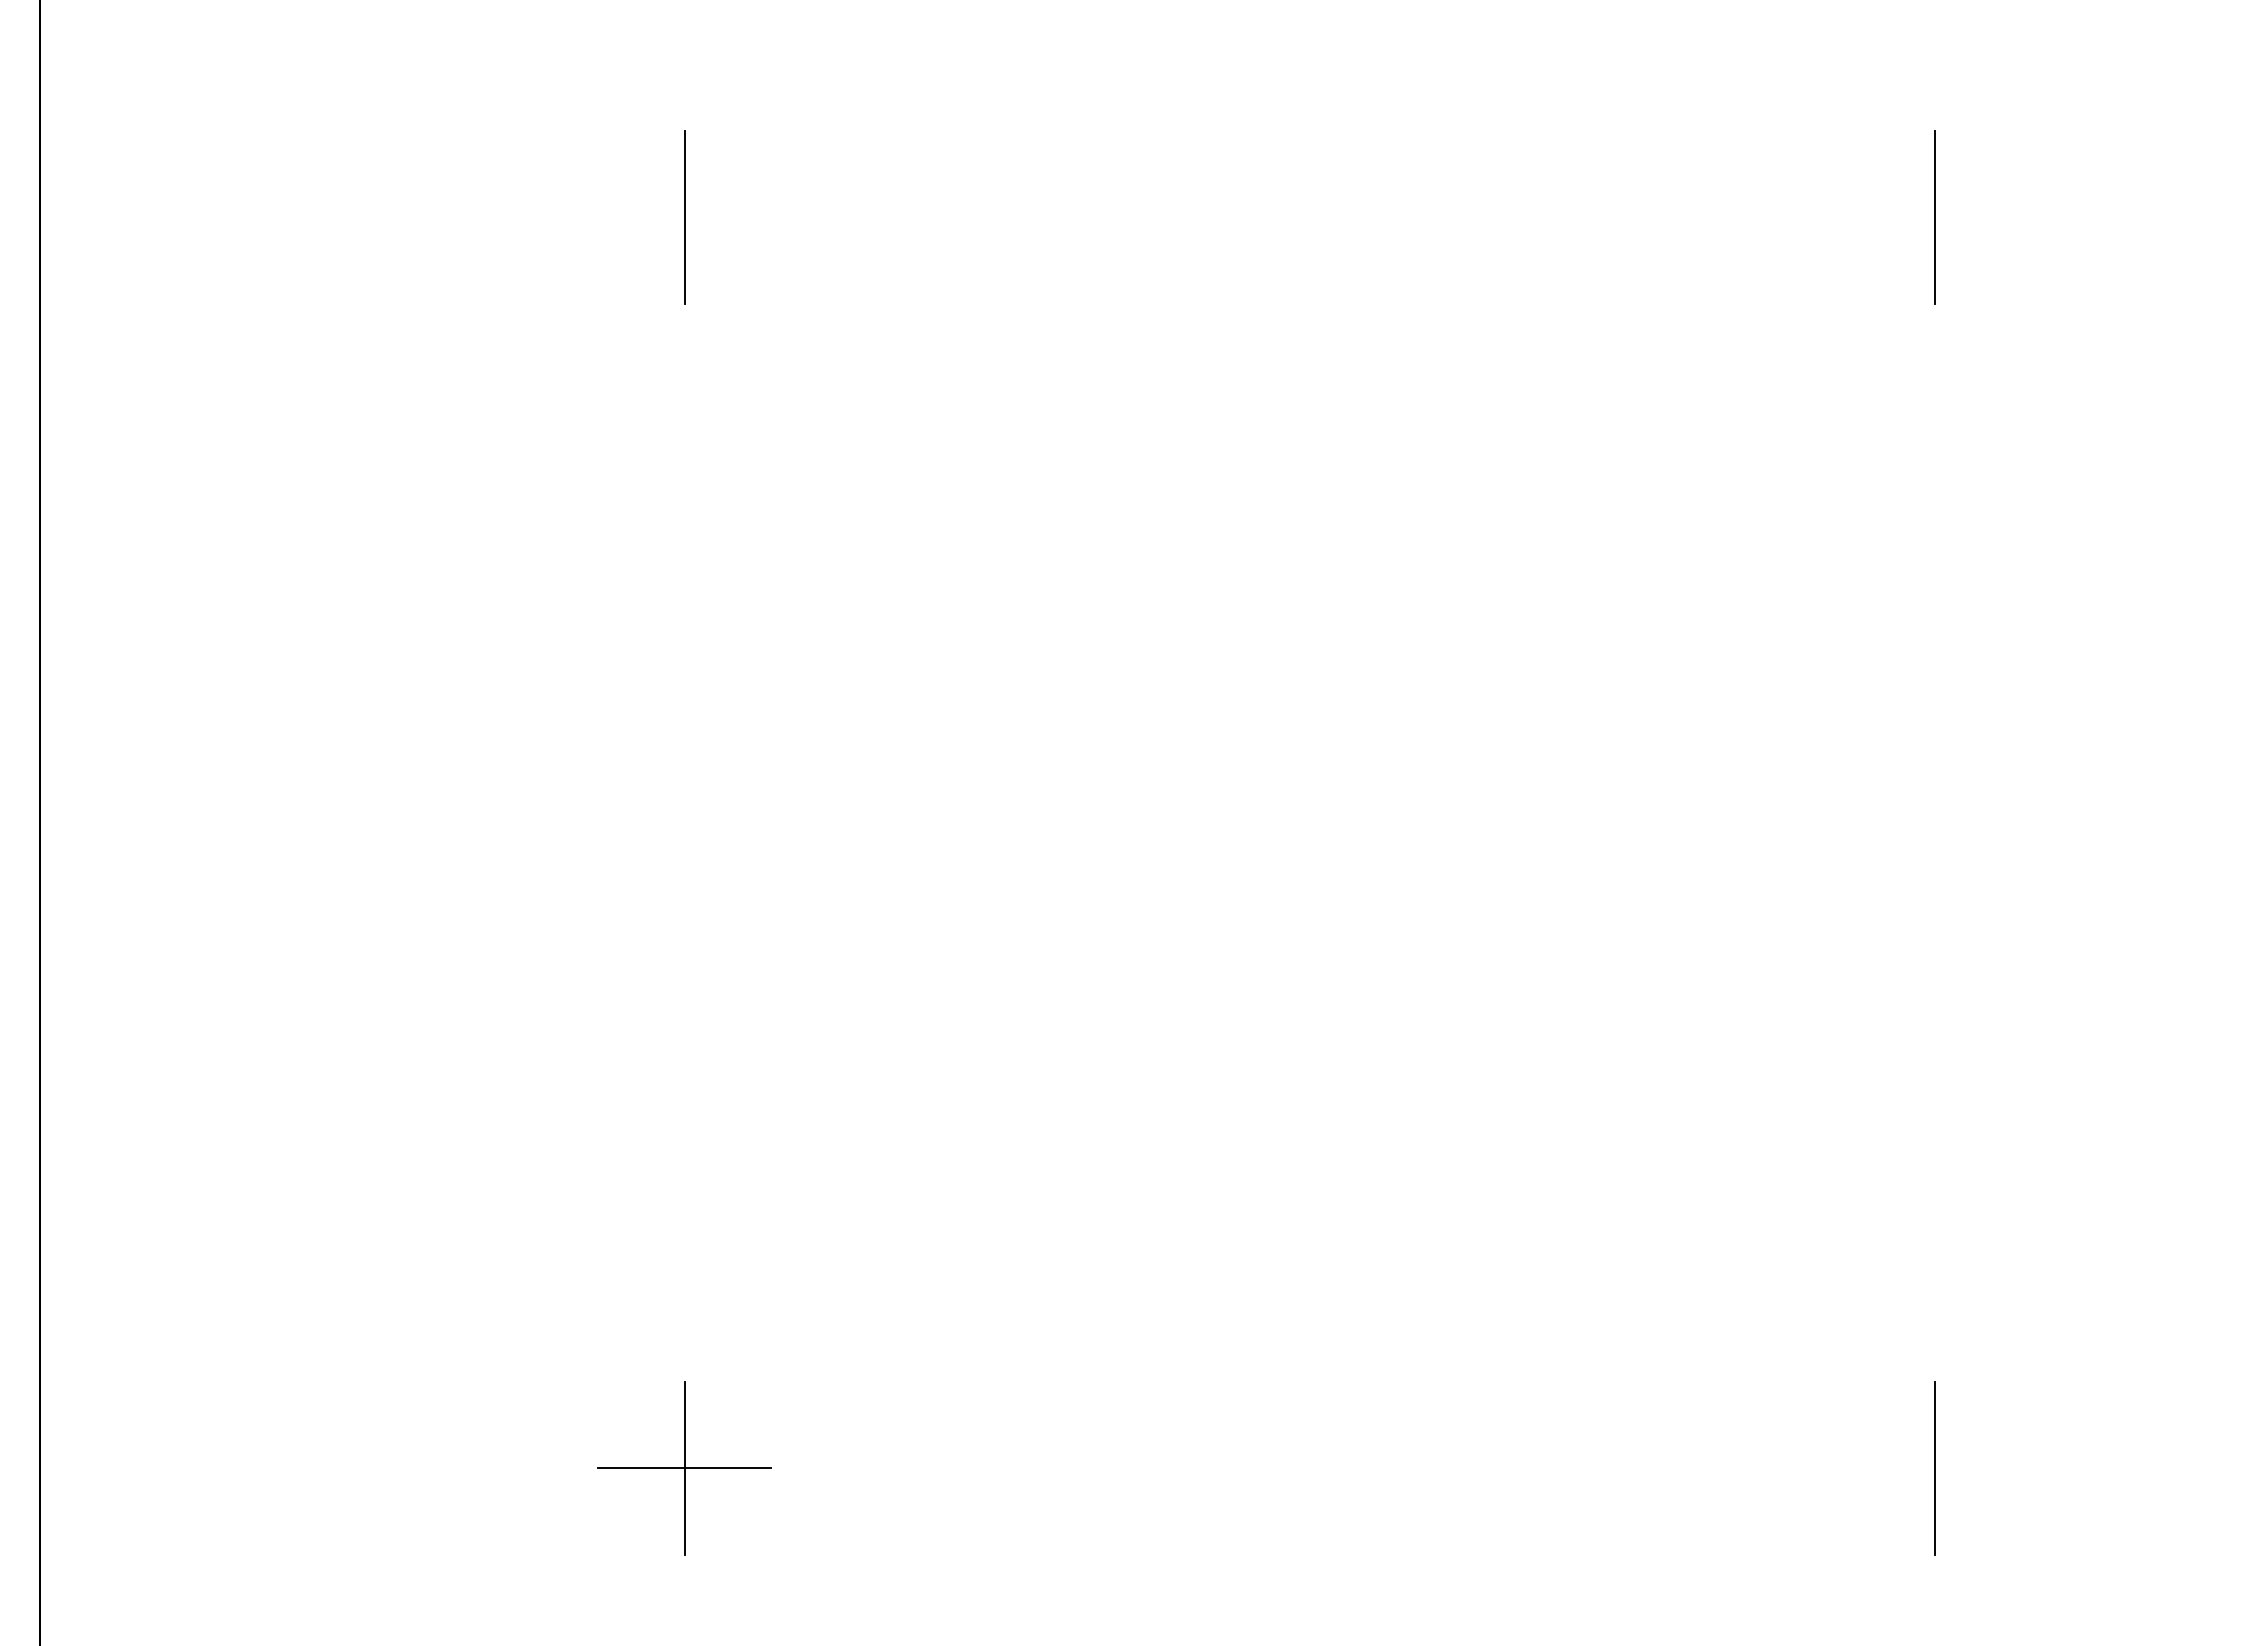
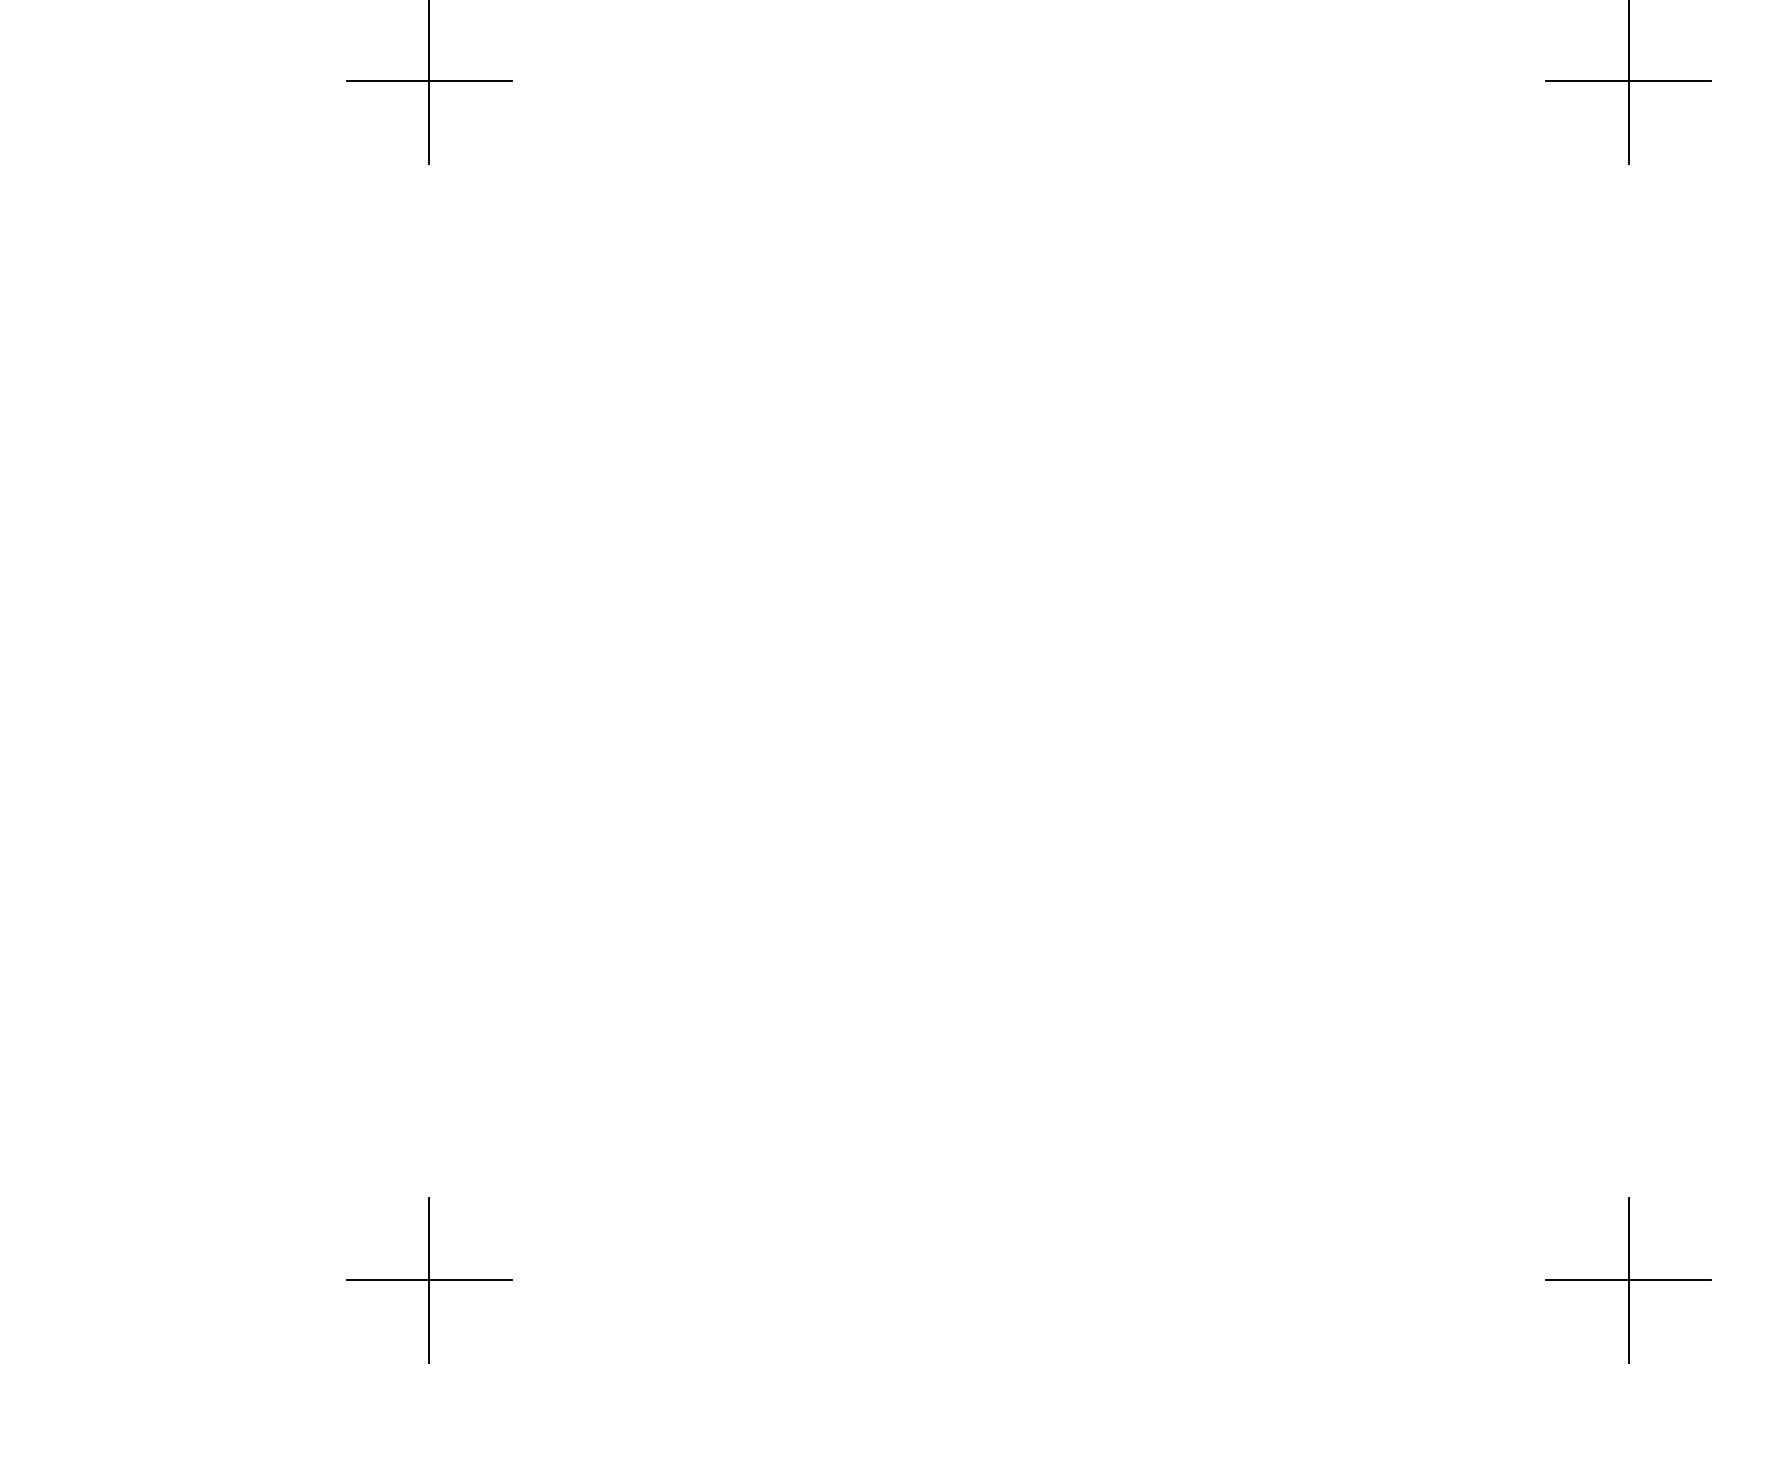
line: (684, 217) -> (429, 80), added
line: (1934, 217) -> (1627, 80), added
line: (1934, 1468) -> (1627, 1280), added

